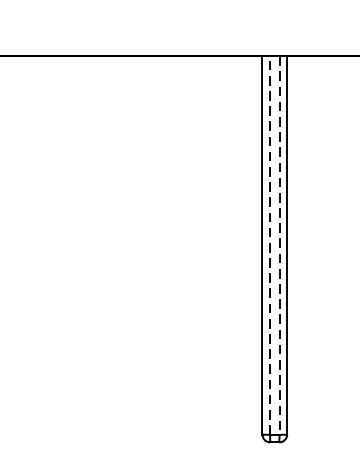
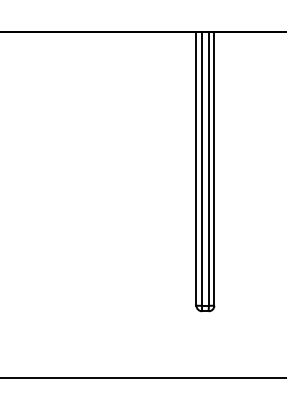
line: (270, 245) -> (202, 168), dashed -> solid
line: (279, 246) -> (208, 169), dashed -> solid

